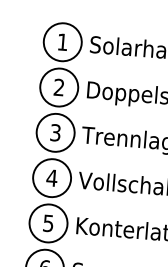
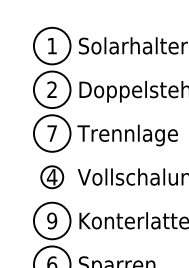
text: (54, 132) -> (51, 133), 3 -> 7
circle: (51, 178) -> (51, 177), size x0.6
text: (48, 222) -> (52, 220), 5 -> 9

